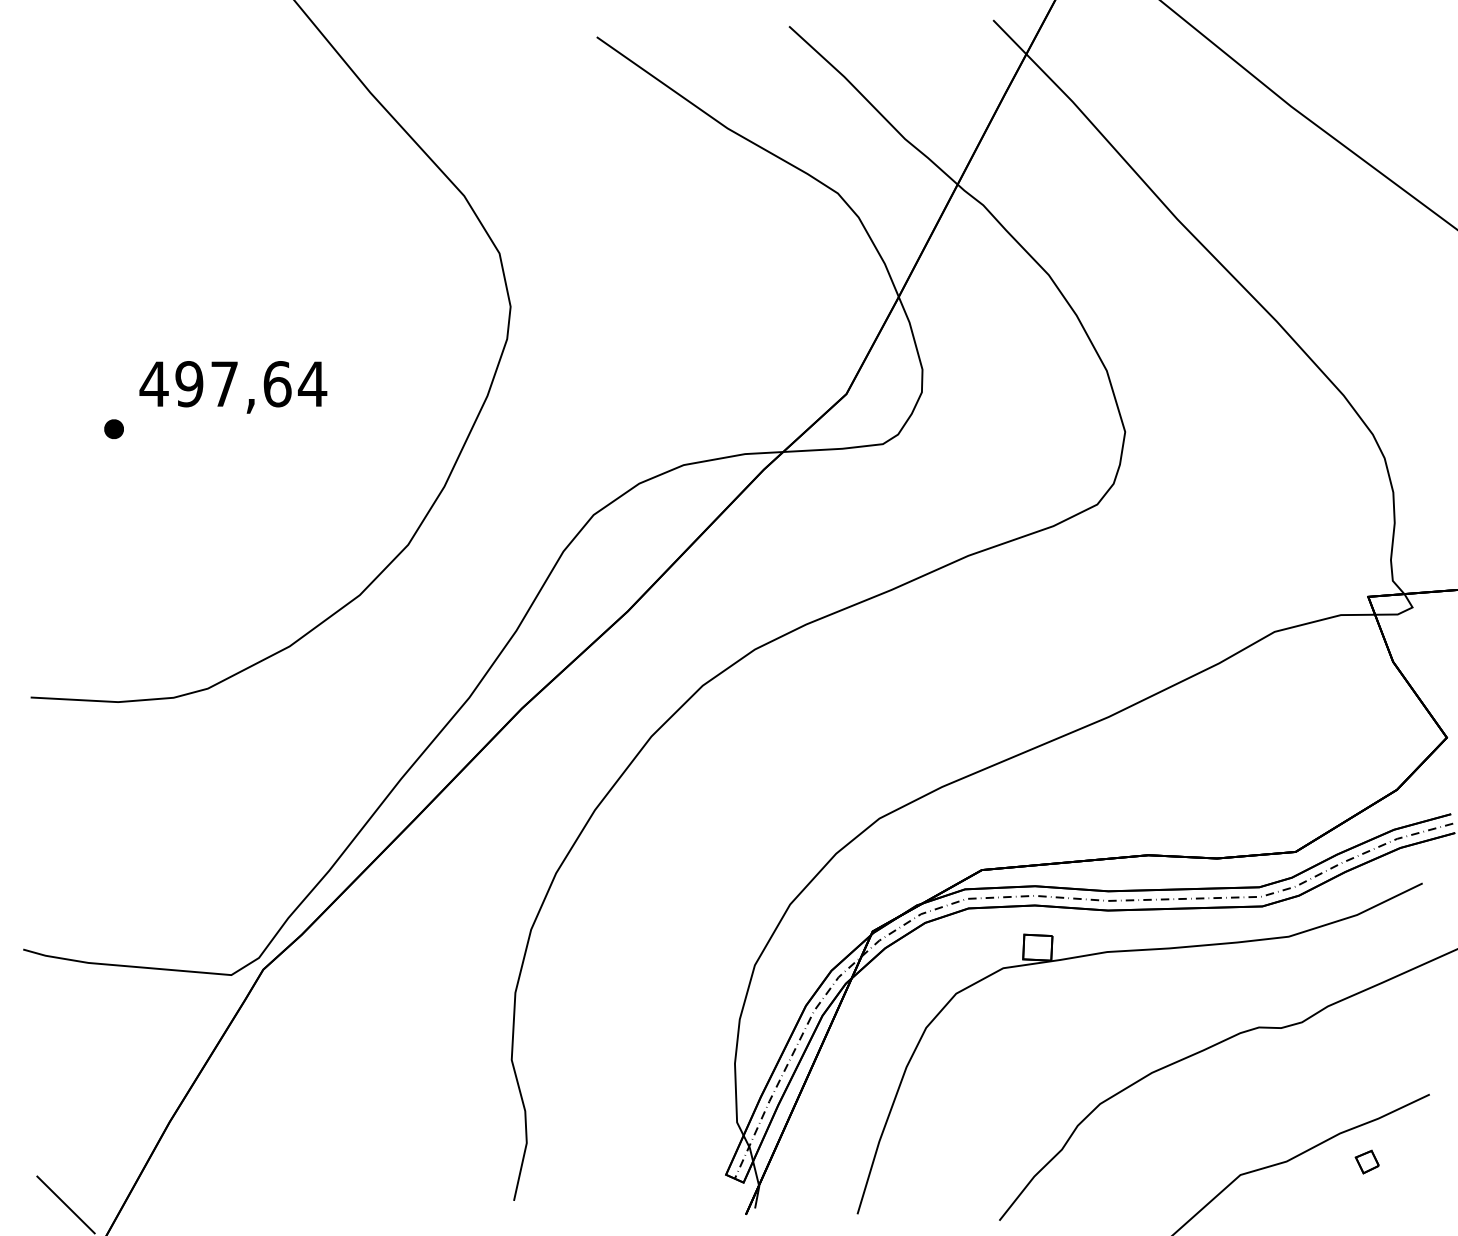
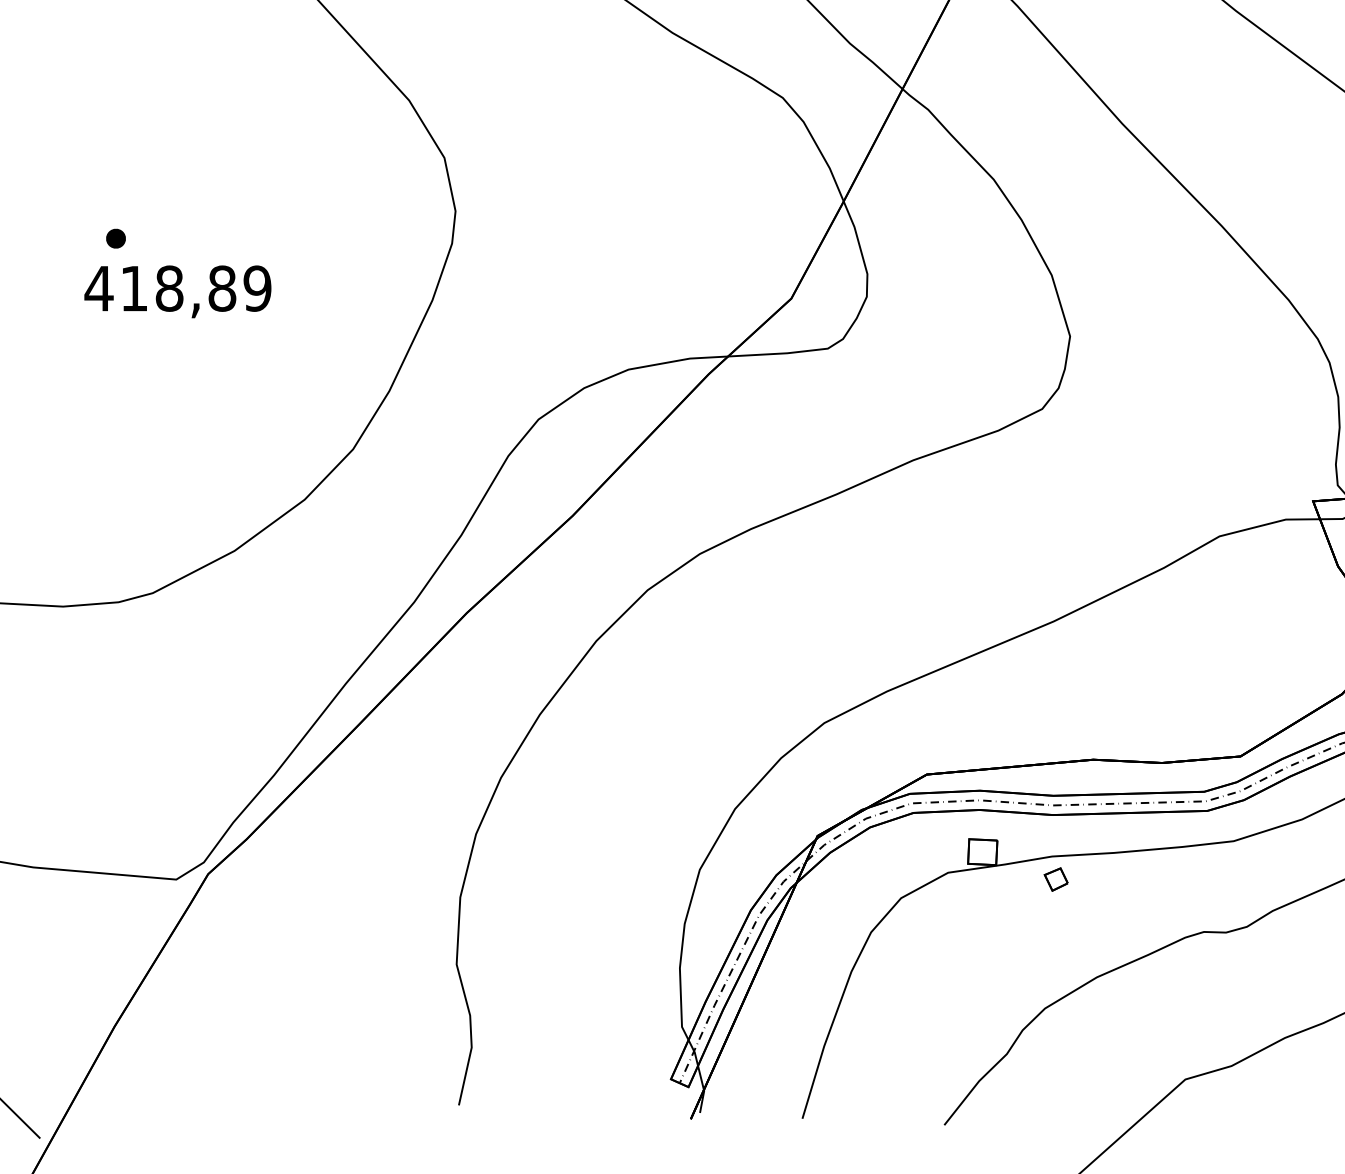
text: (251, 384) -> (196, 288), 497,64 -> 418,89
part: (113, 428) -> (115, 237), moved
part: (1366, 1161) -> (1055, 878), moved

